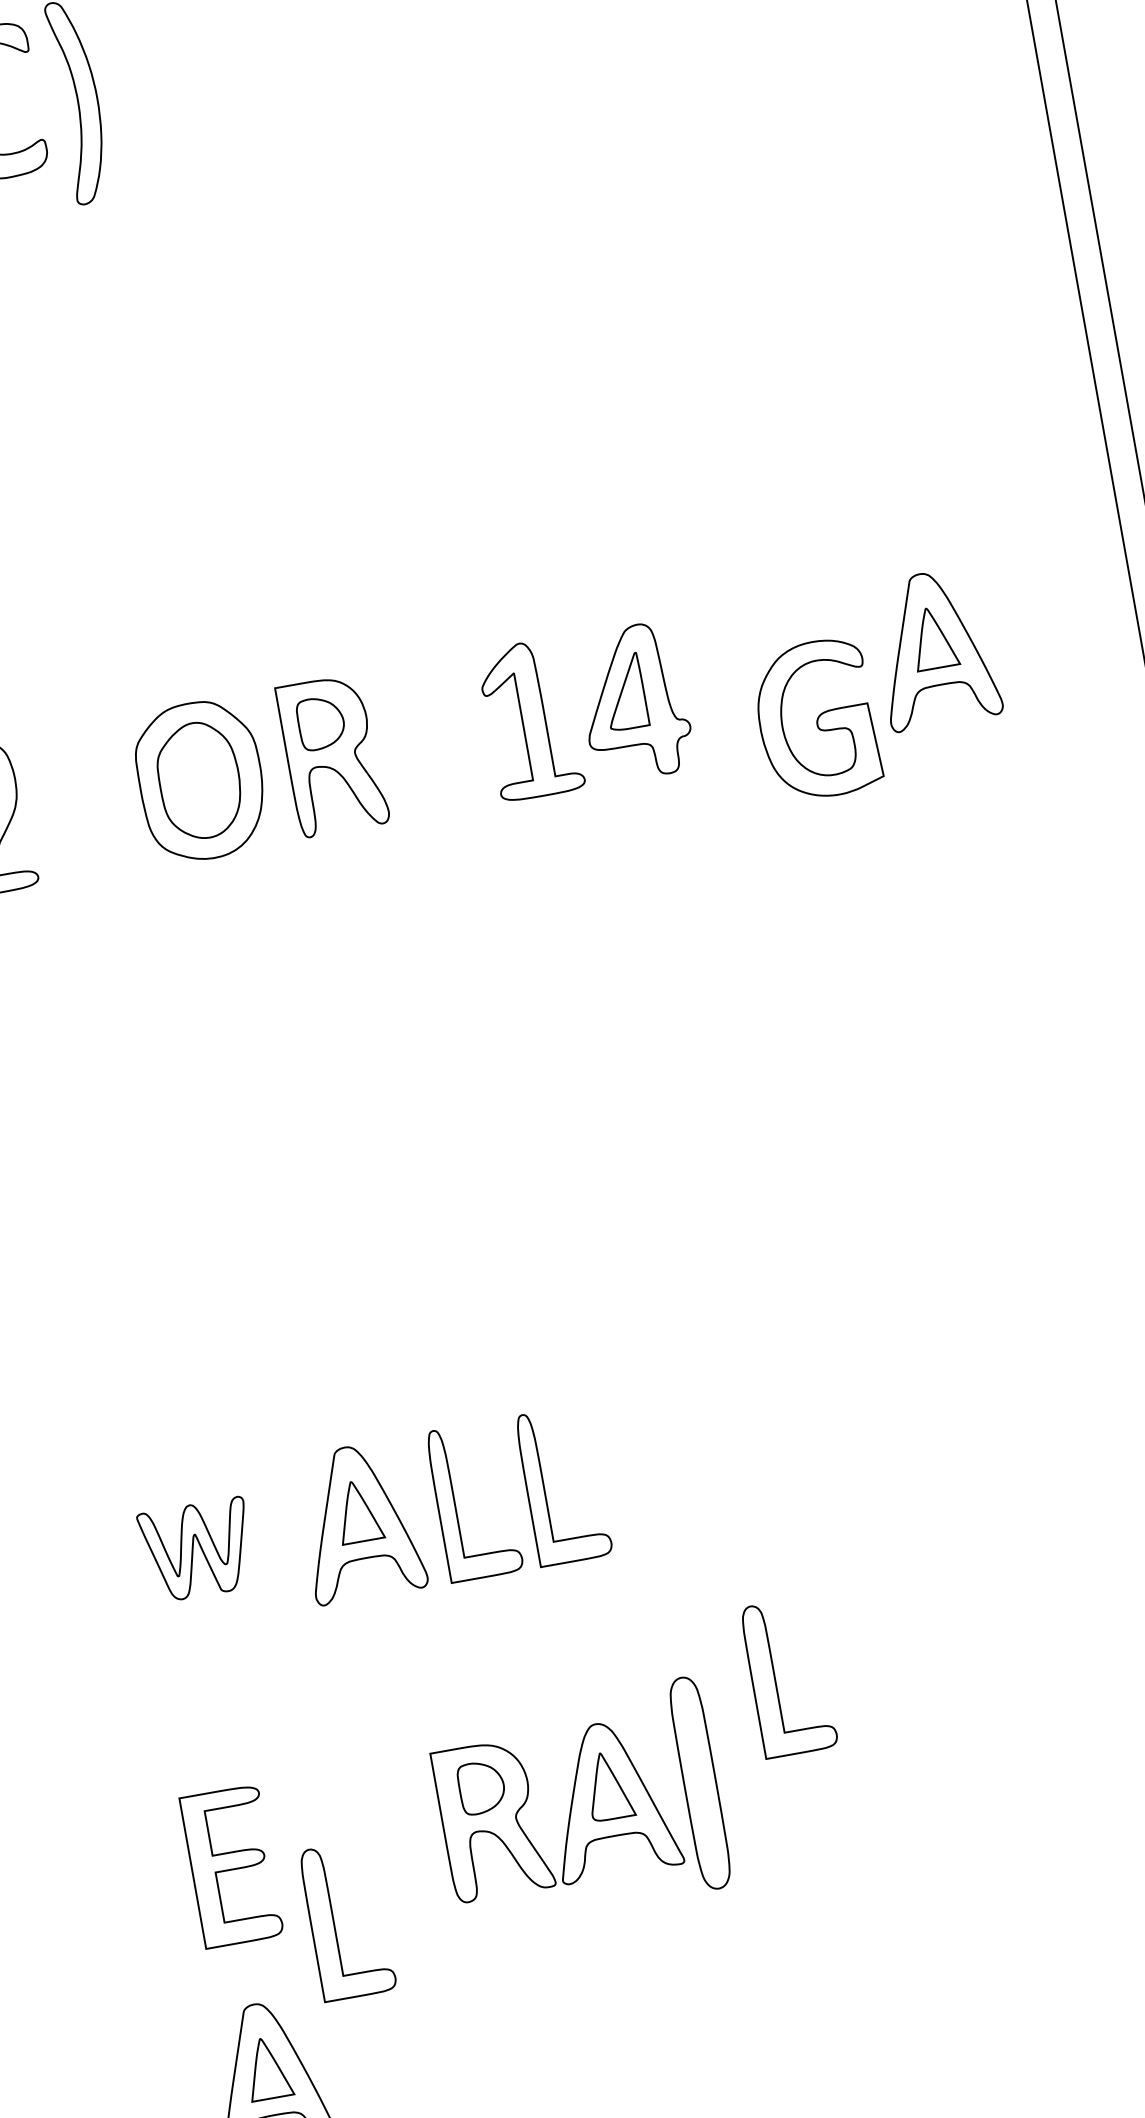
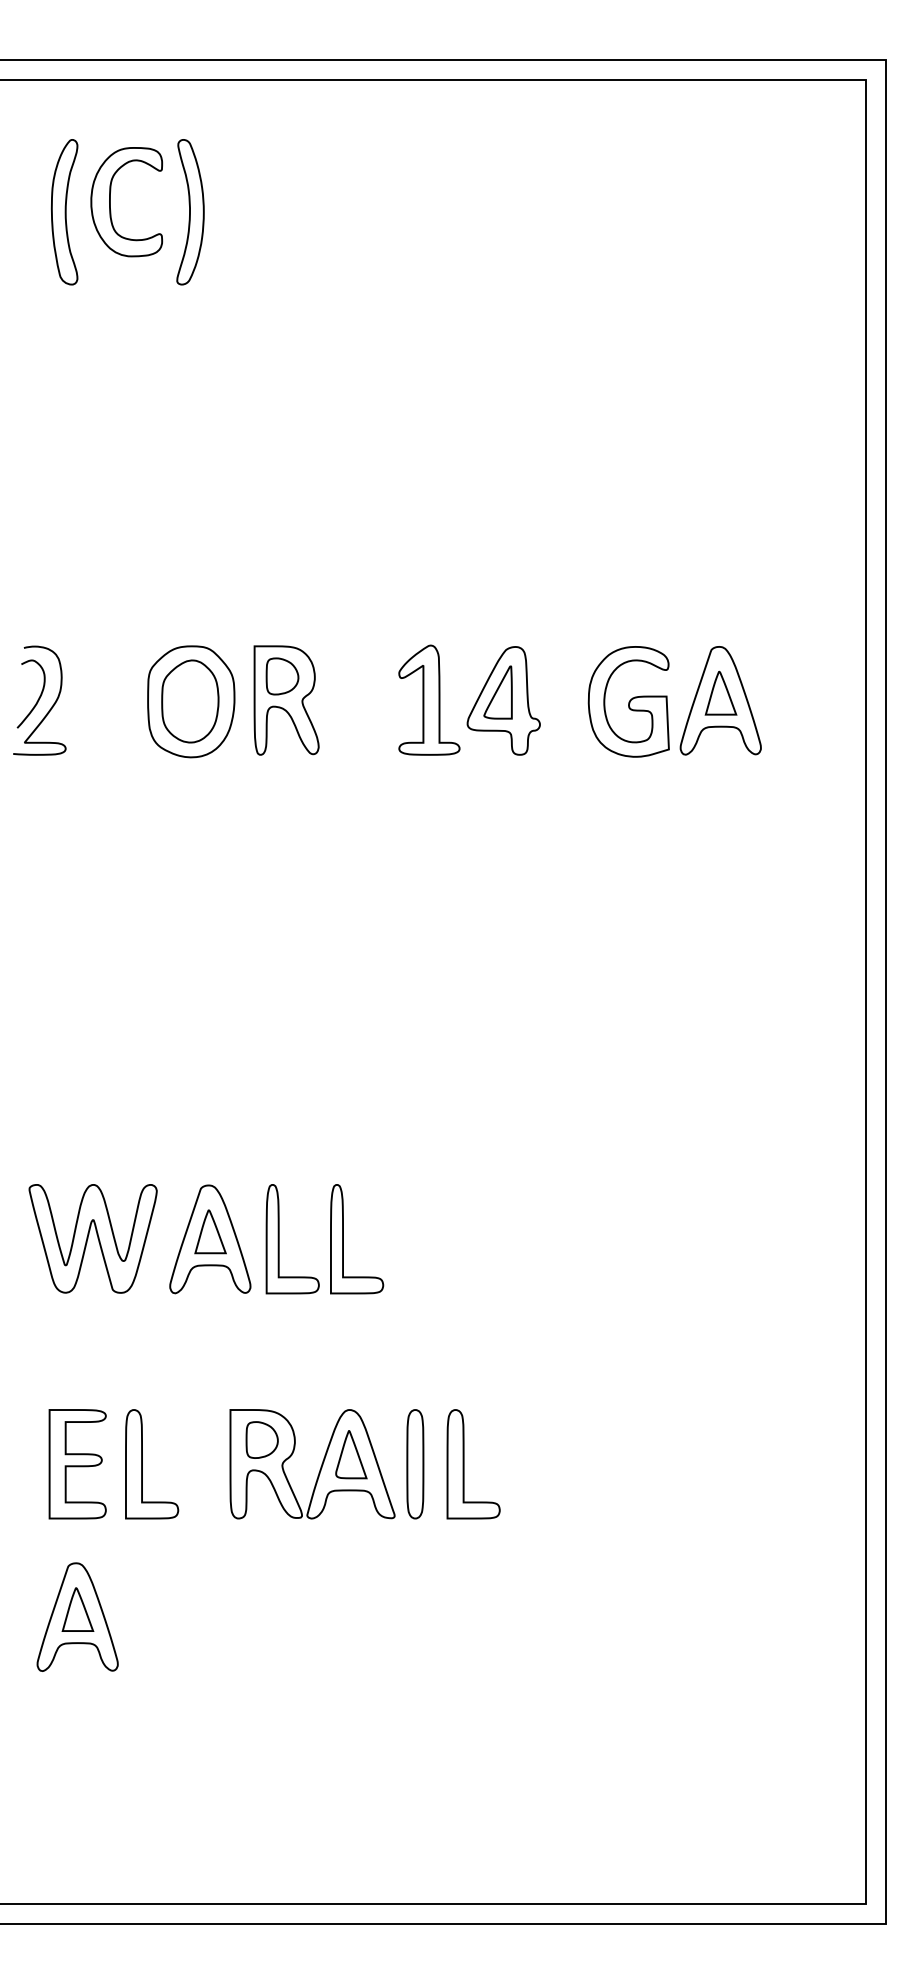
part: (815, 719) -> (628, 701), moved
part: (196, 1549) -> (92, 1238), size x1.67
part: (776, 1679) -> (464, 1464), moved
part: (700, 1783) -> (415, 1464), size x0.71
part: (334, 1923) -> (142, 1464), moved

